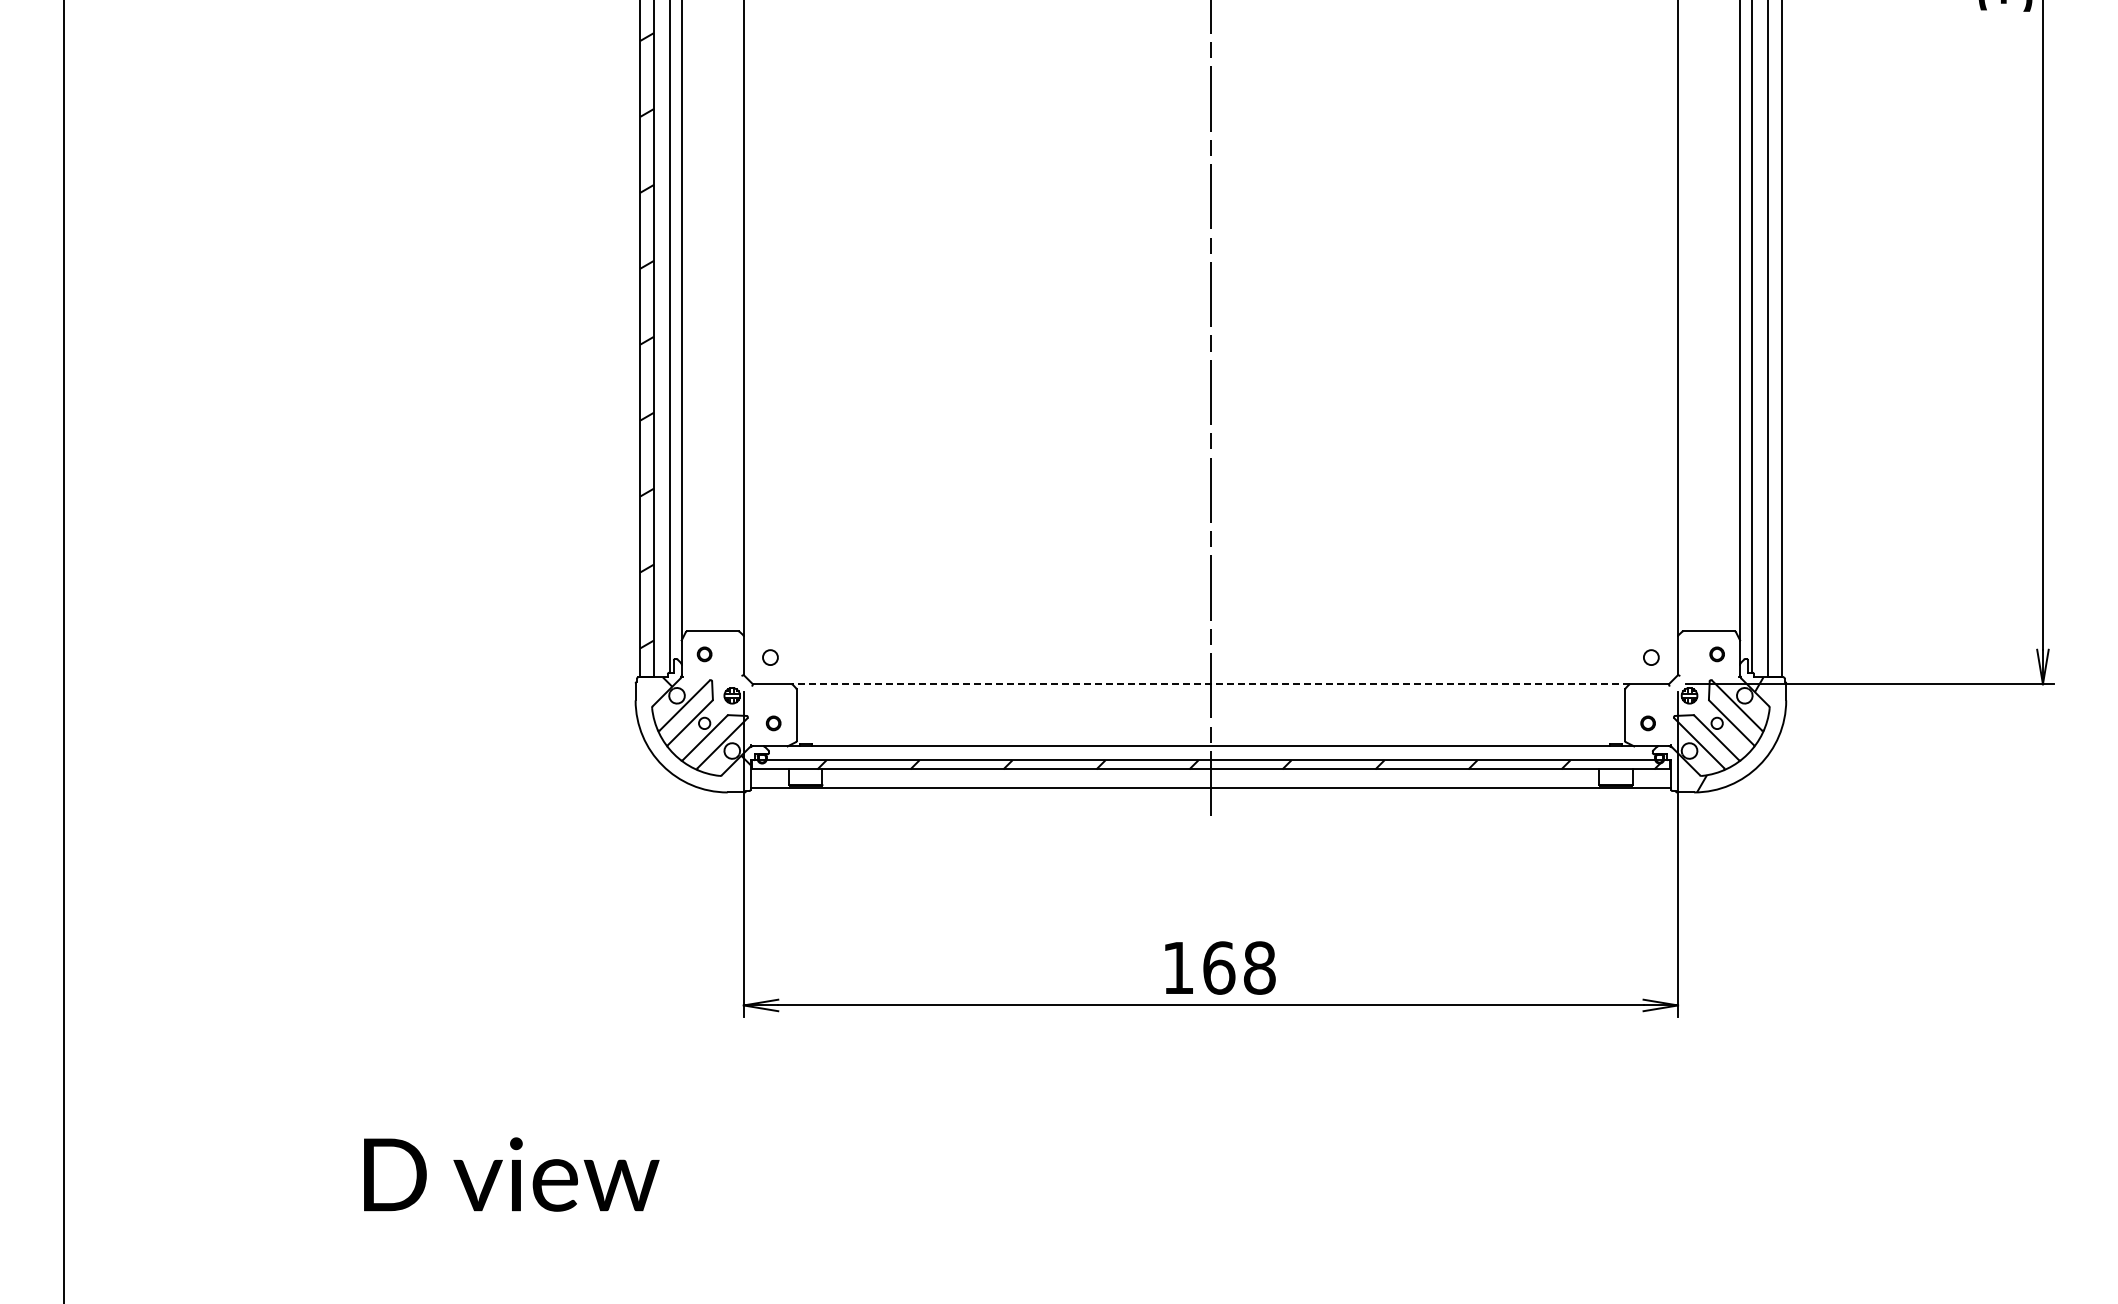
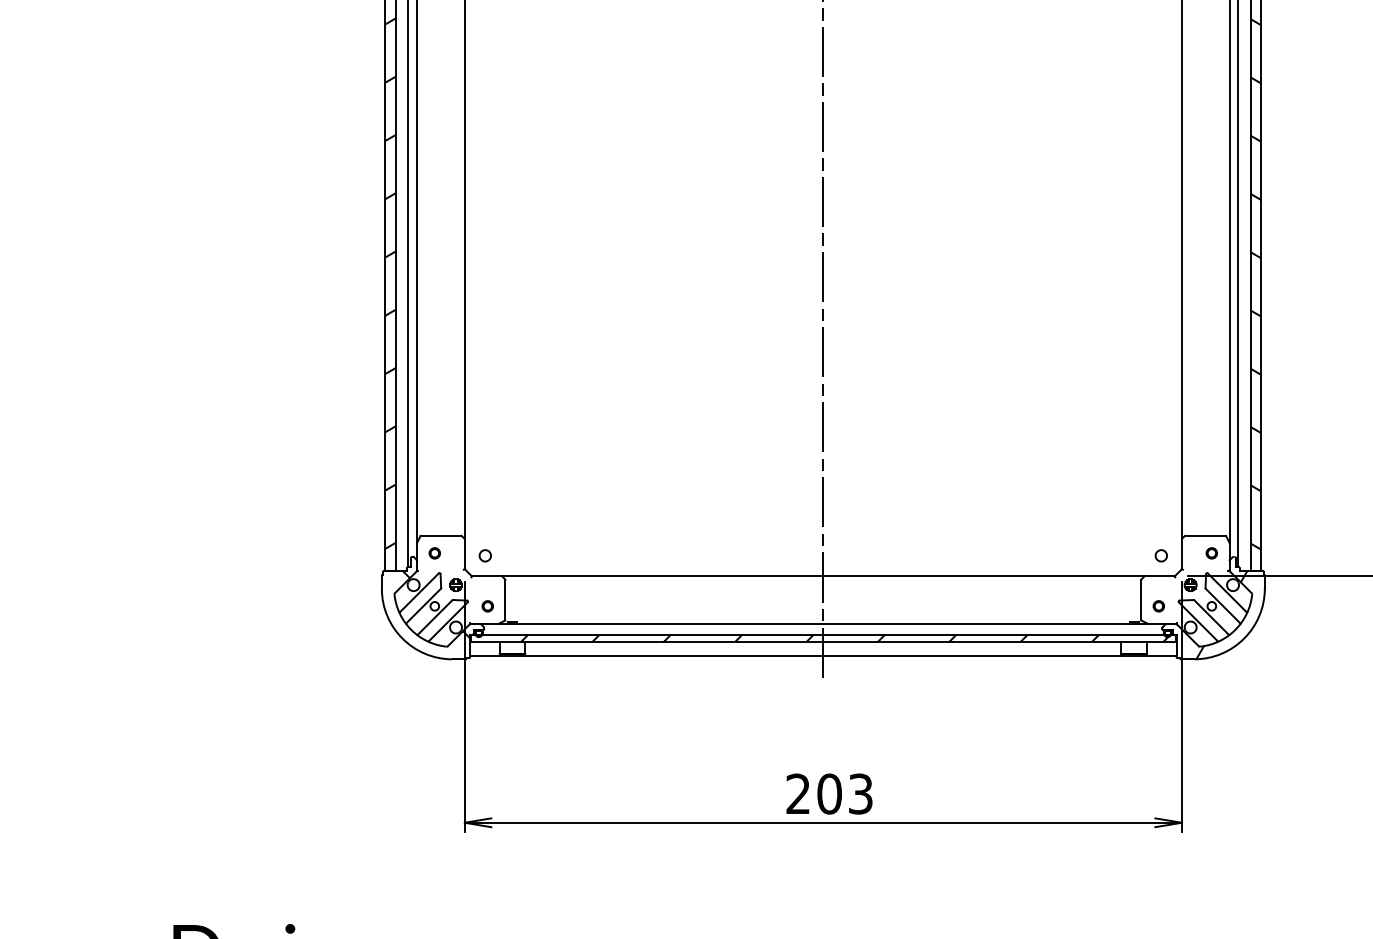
hatch: (1774, 341) -> (1255, 313), added
line: (1210, 684) -> (823, 576), dashed -> solid
text: (1219, 967) -> (829, 793), 168 -> 203

